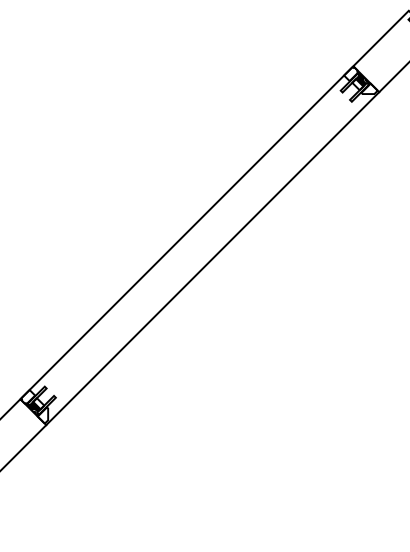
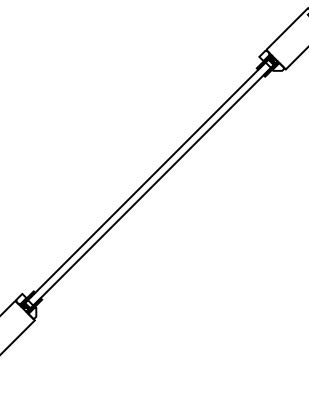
line: (186, 232) -> (151, 186), moved
line: (212, 258) -> (146, 181), moved

